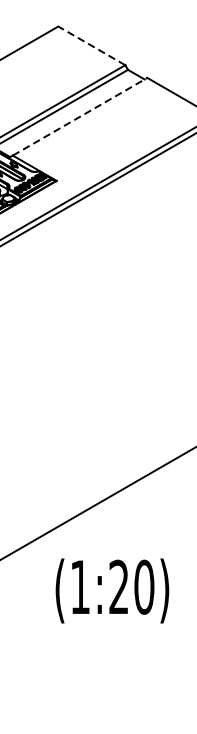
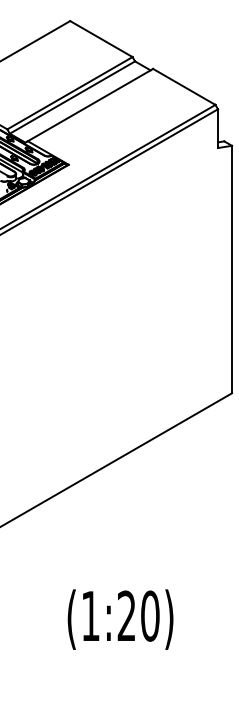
line: (90, 45) -> (100, 38), dashed -> solid
line: (80, 116) -> (90, 104), dashed -> solid
text: (112, 590) -> (120, 619), moved

